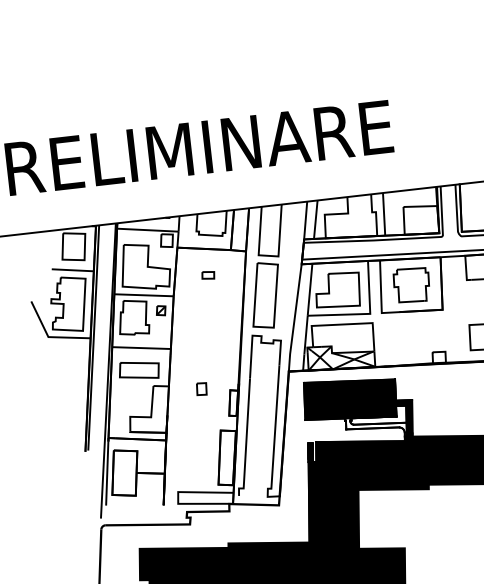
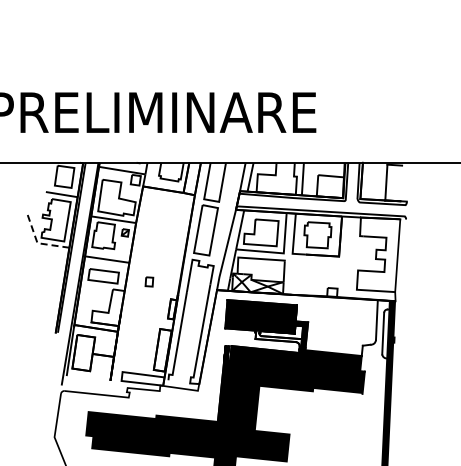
part: (207, 275) -> (163, 210), removed
line: (48, 337) -> (37, 243), solid -> dashed
part: (201, 388) -> (149, 281), moved

